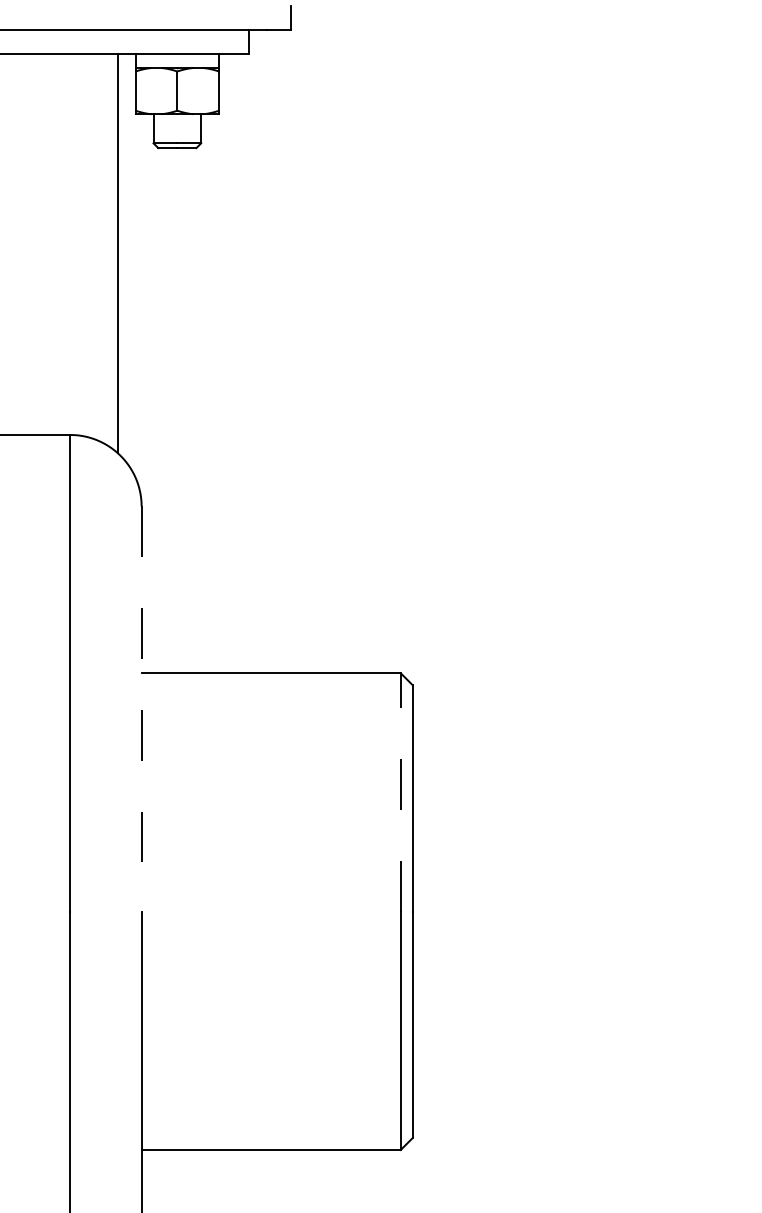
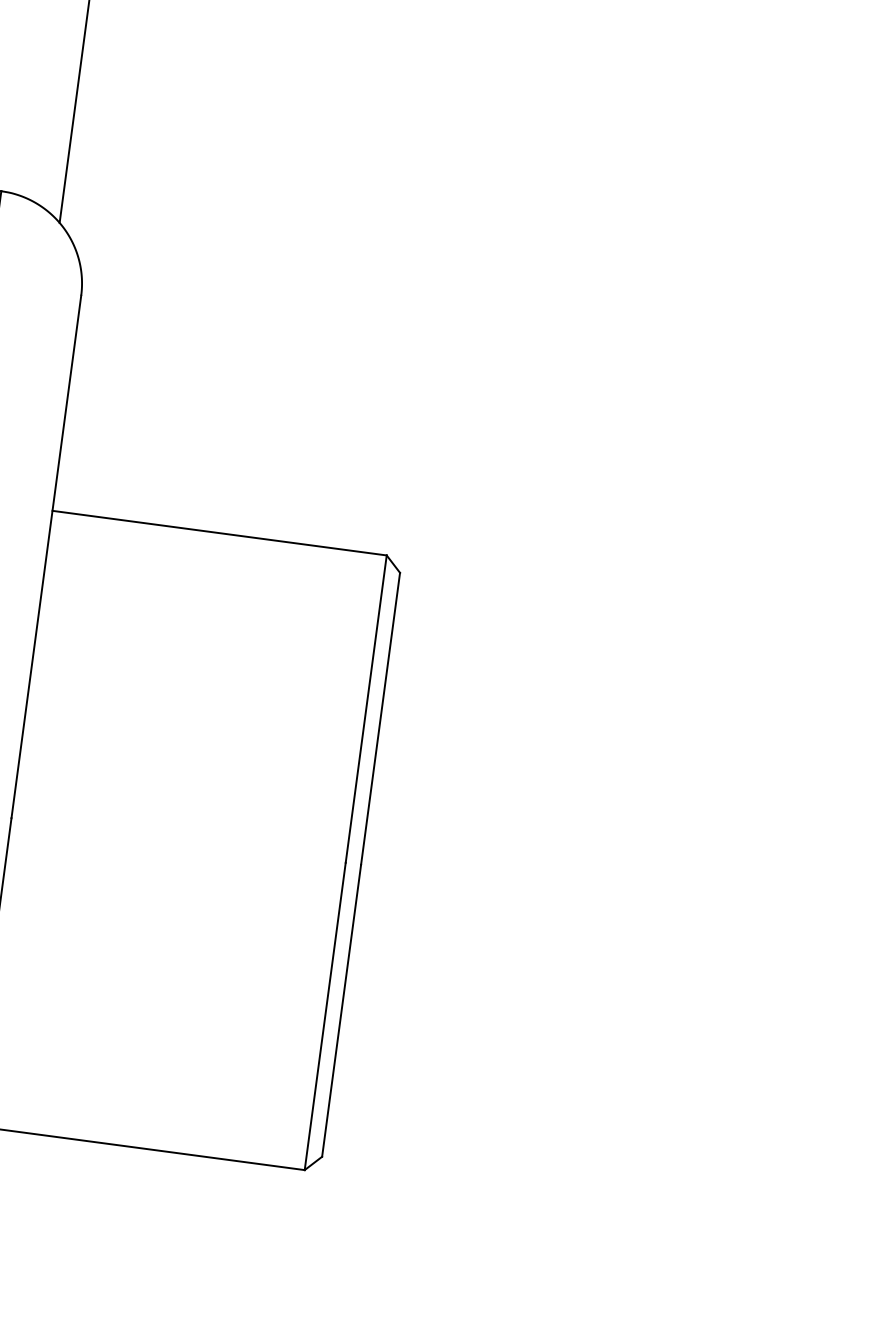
line: (141, 709) -> (46, 557), dashed -> solid
line: (400, 791) -> (365, 707), dashed -> solid

